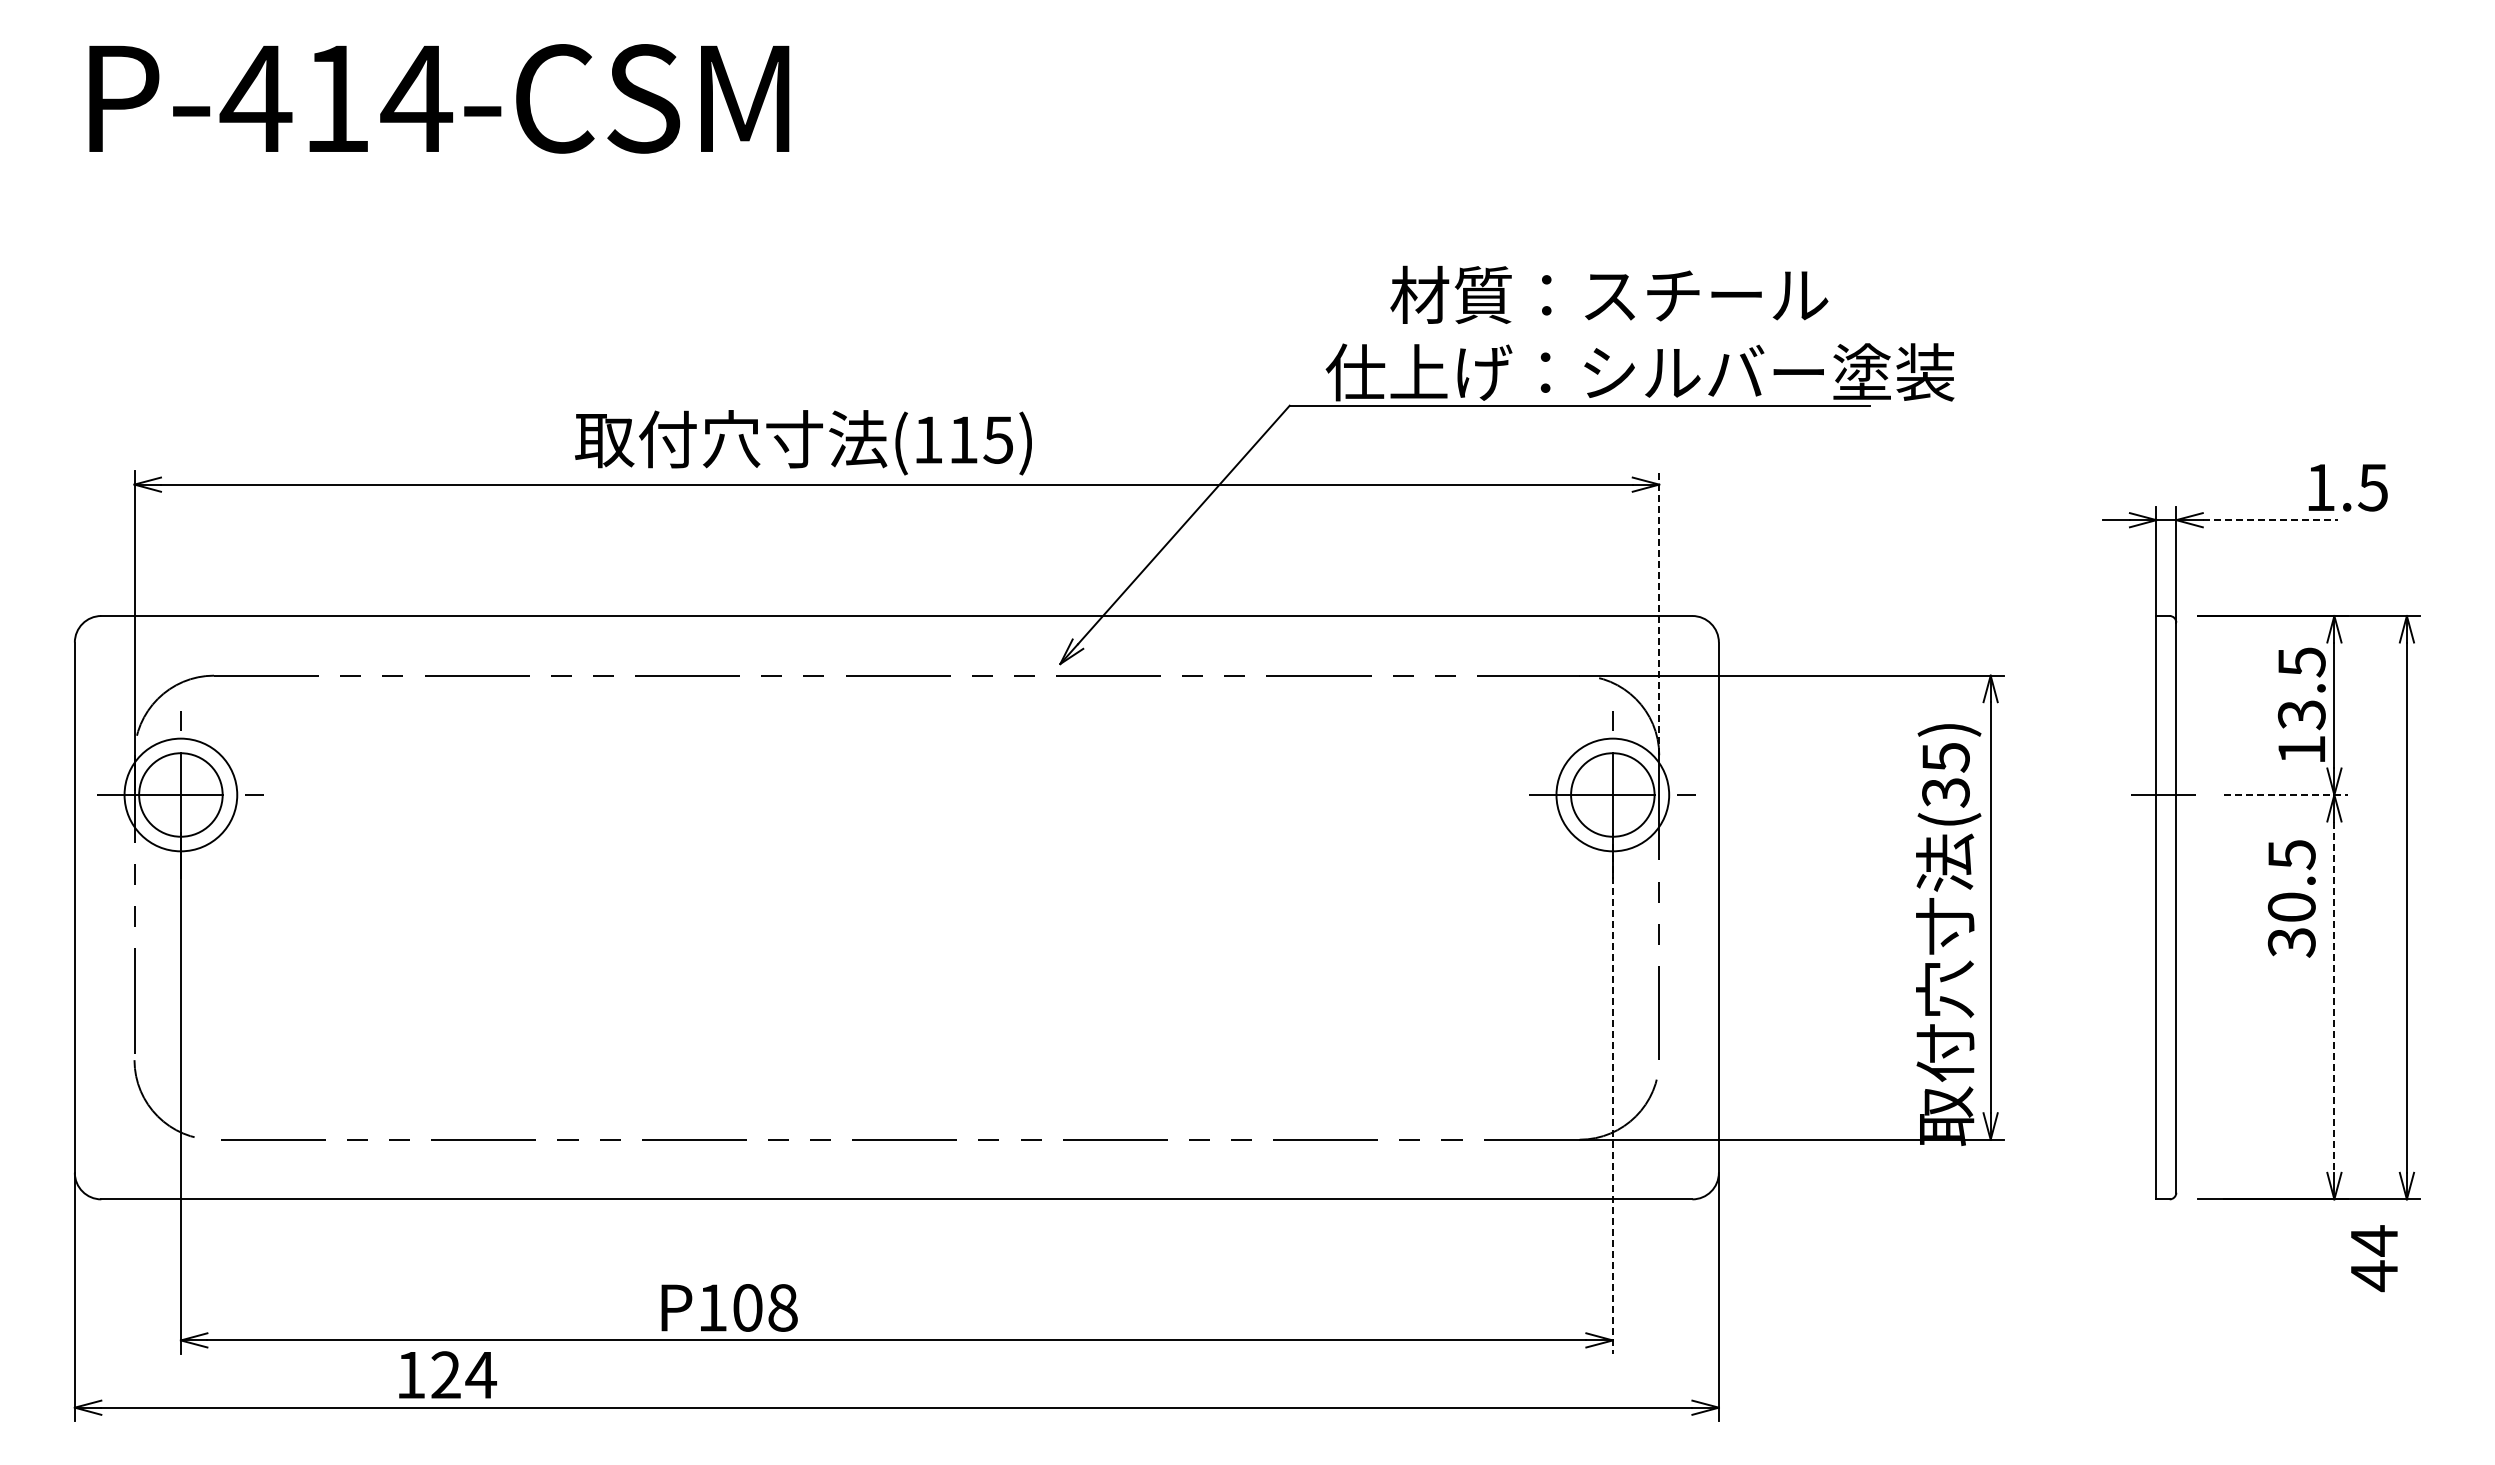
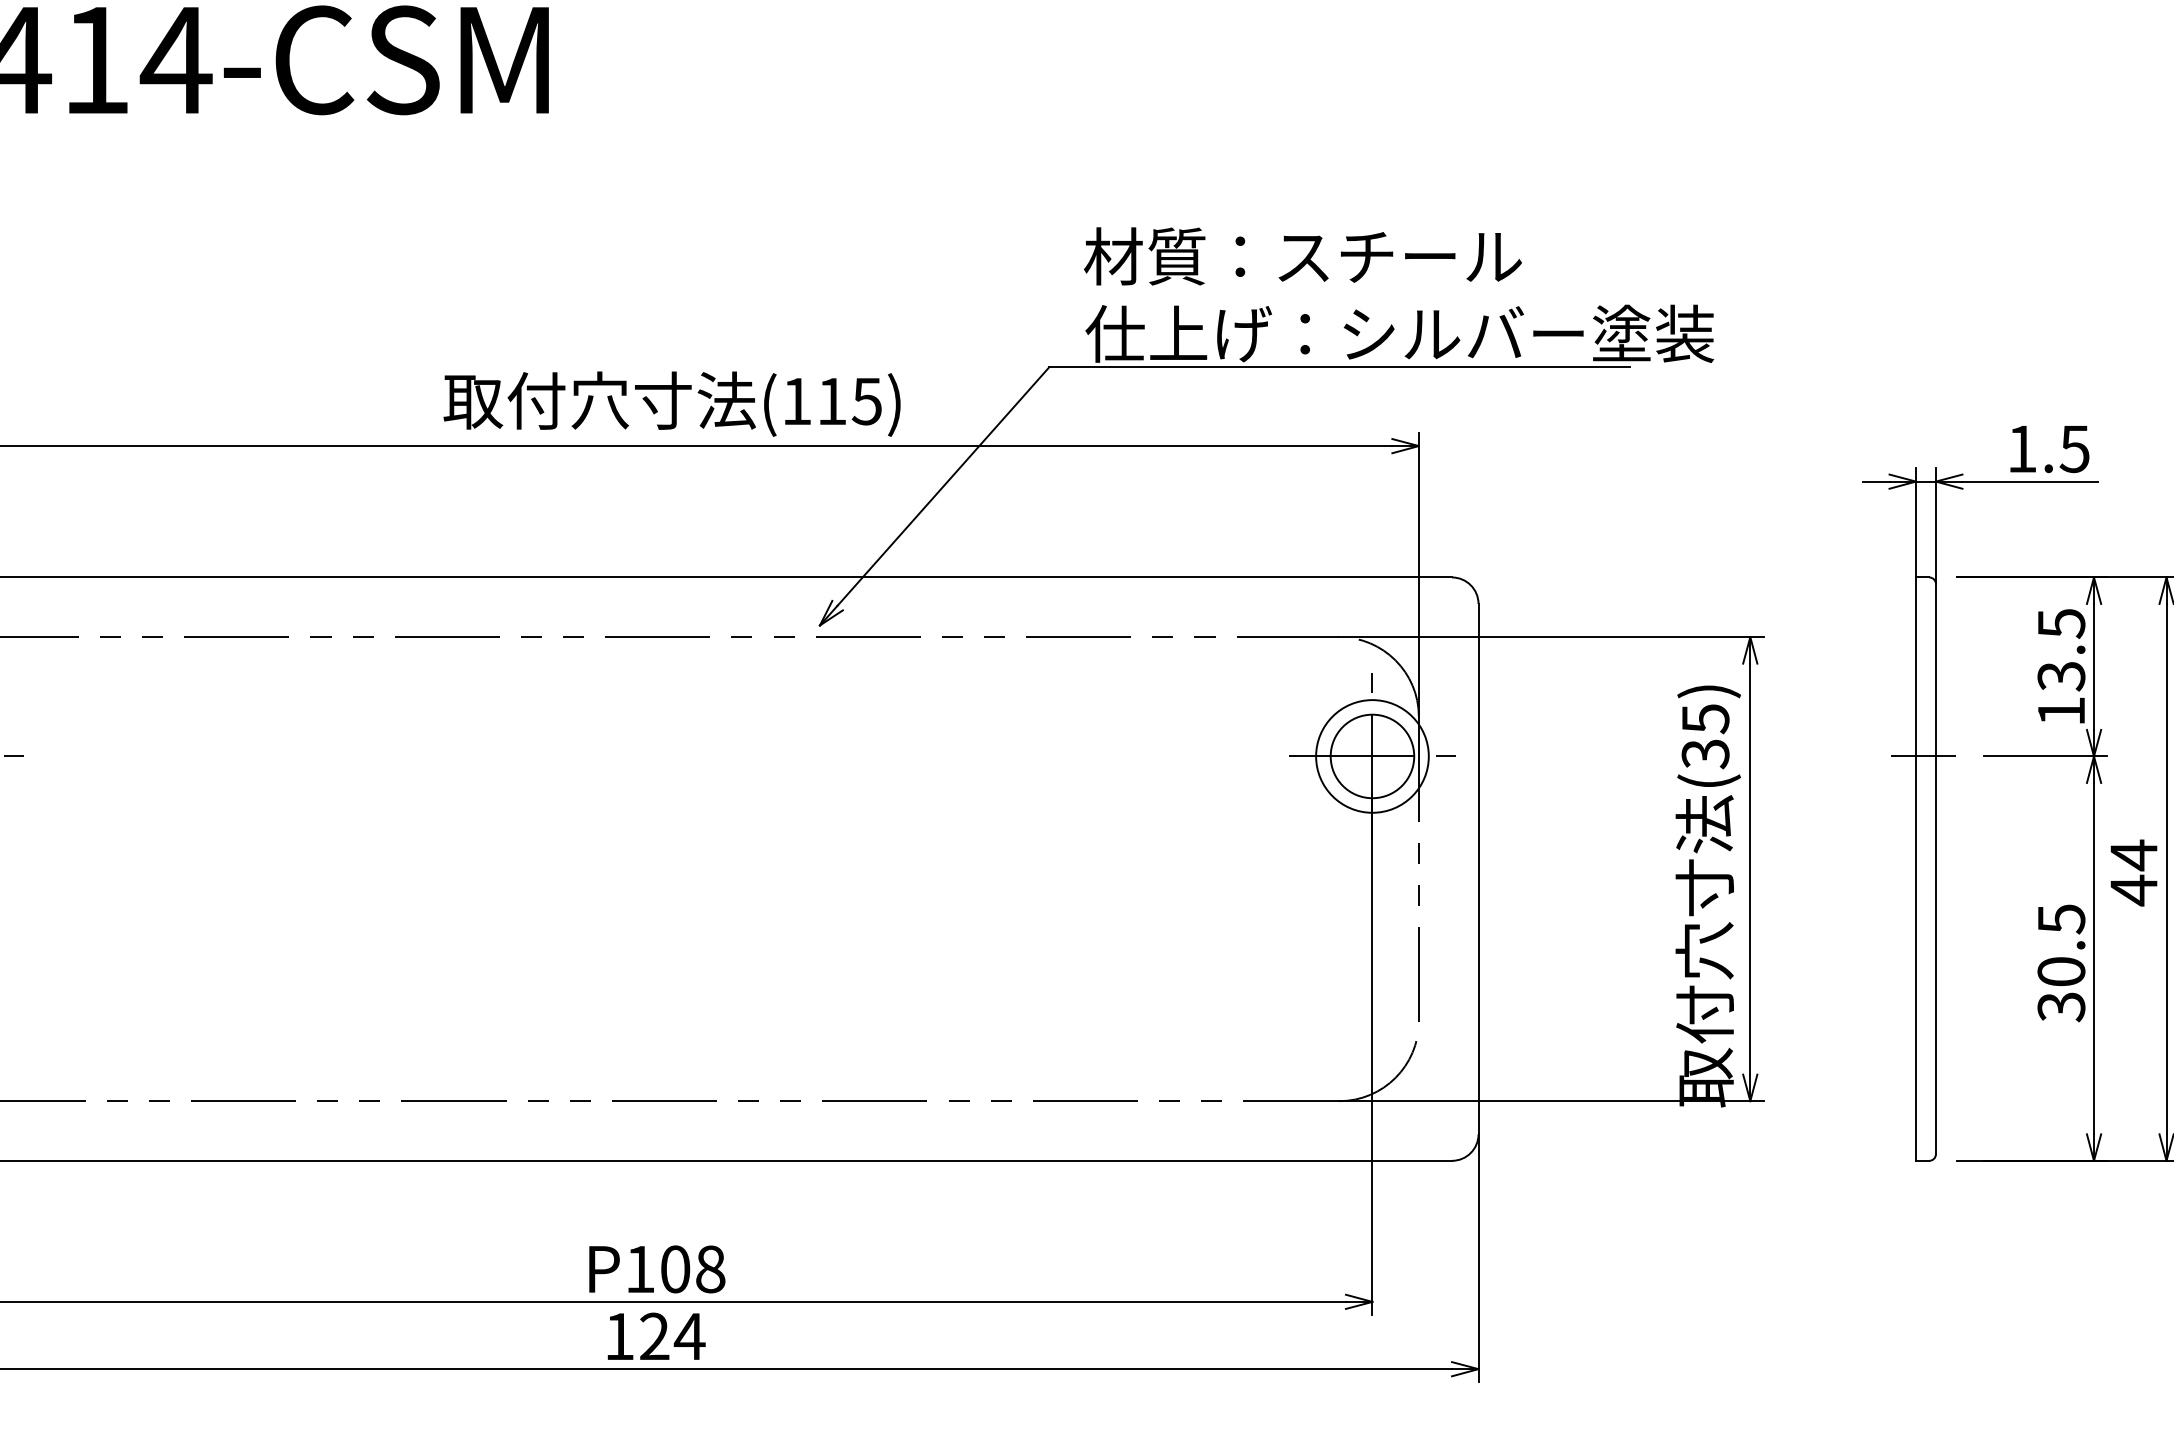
text: (1609, 294) -> (1303, 255), moved
text: (803, 442) -> (672, 403), moved
text: (2347, 487) -> (2049, 448), moved
line: (2270, 520) -> (2030, 481), dashed -> solid
line: (1659, 613) -> (1419, 574), dashed -> solid
line: (2285, 795) -> (2045, 756), dashed -> solid
text: (2291, 898) -> (2061, 962), moved
line: (2334, 997) -> (2094, 958), dashed -> solid
line: (1612, 1094) -> (1372, 1055), dashed -> solid
text: (2374, 1258) -> (2134, 872), moved
text: (729, 1307) -> (657, 1268), moved
text: (447, 1374) -> (656, 1335), moved

